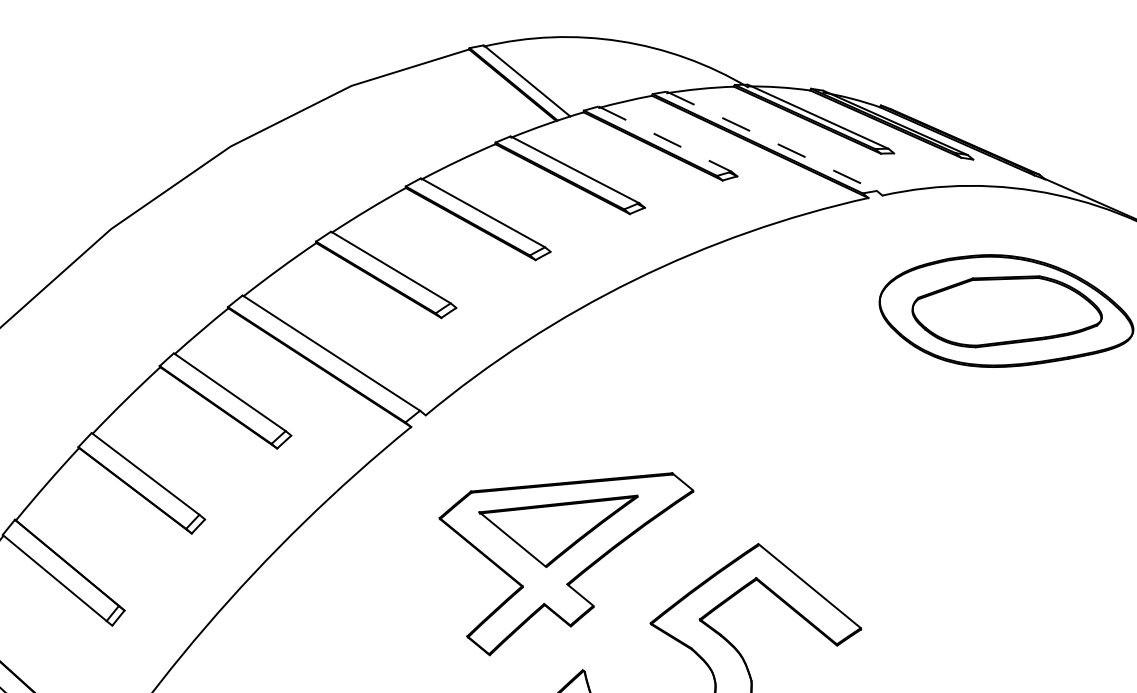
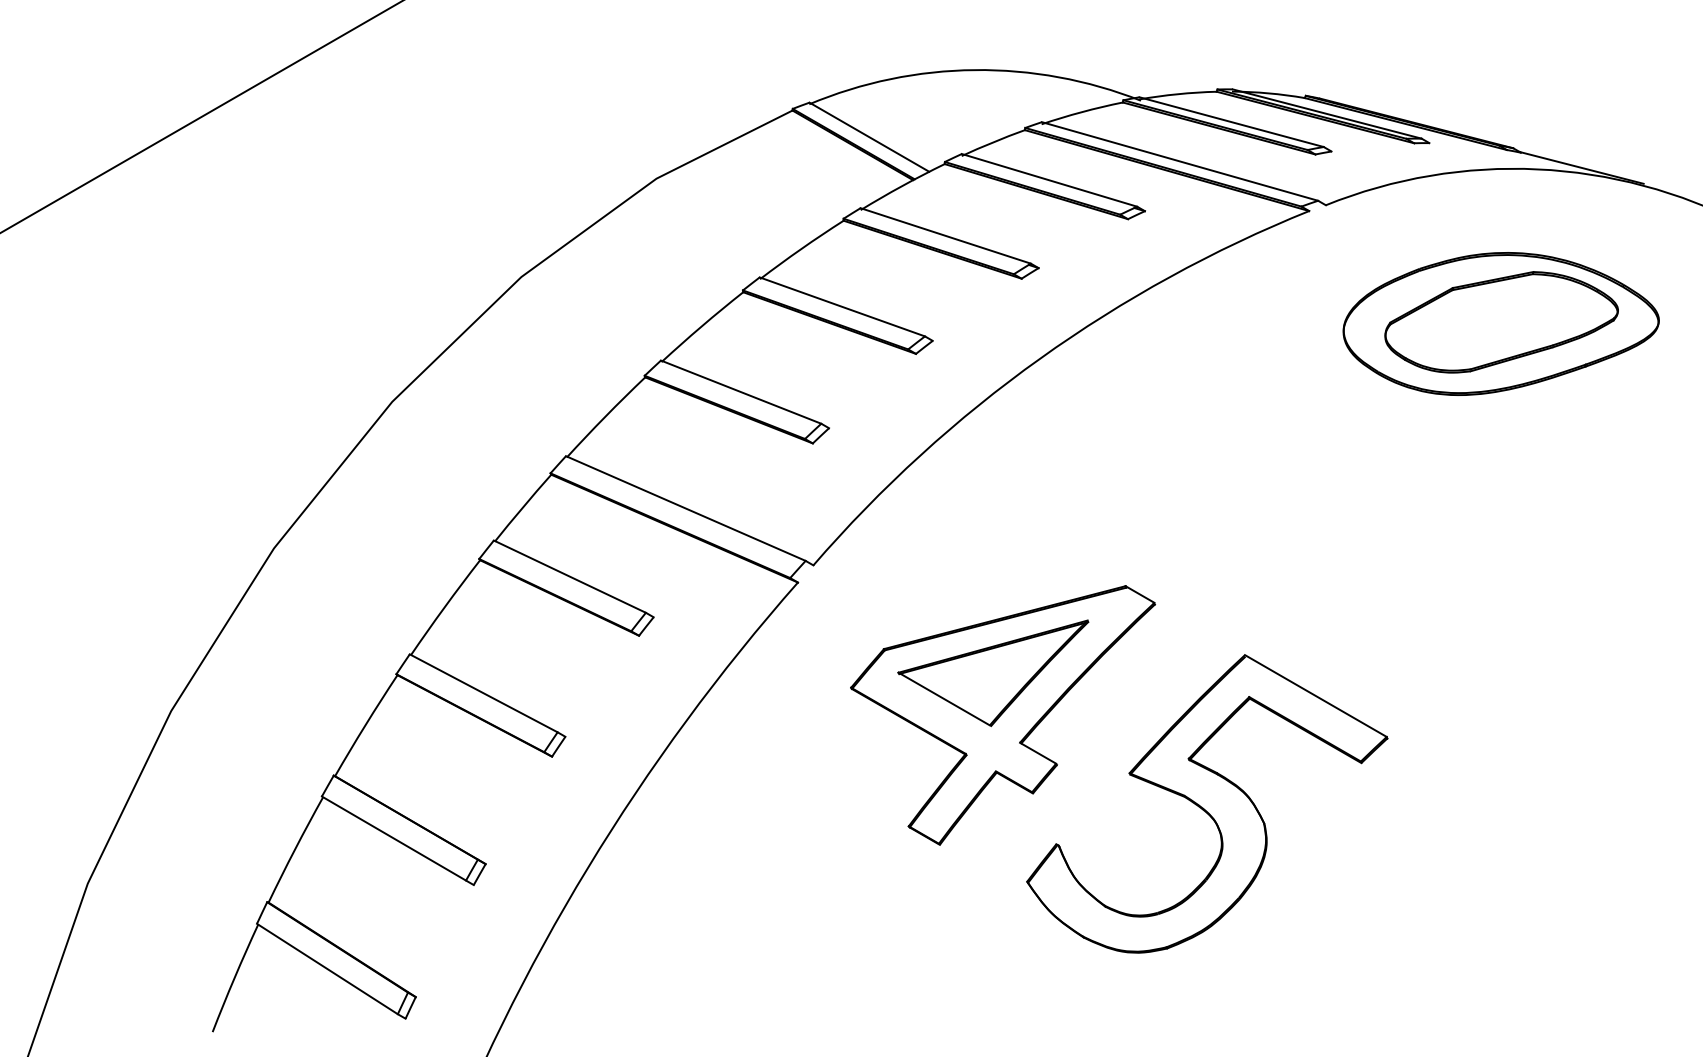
line: (665, 139) -> (1049, 180), dashed -> solid
line: (772, 141) -> (1180, 161), dashed -> solid

